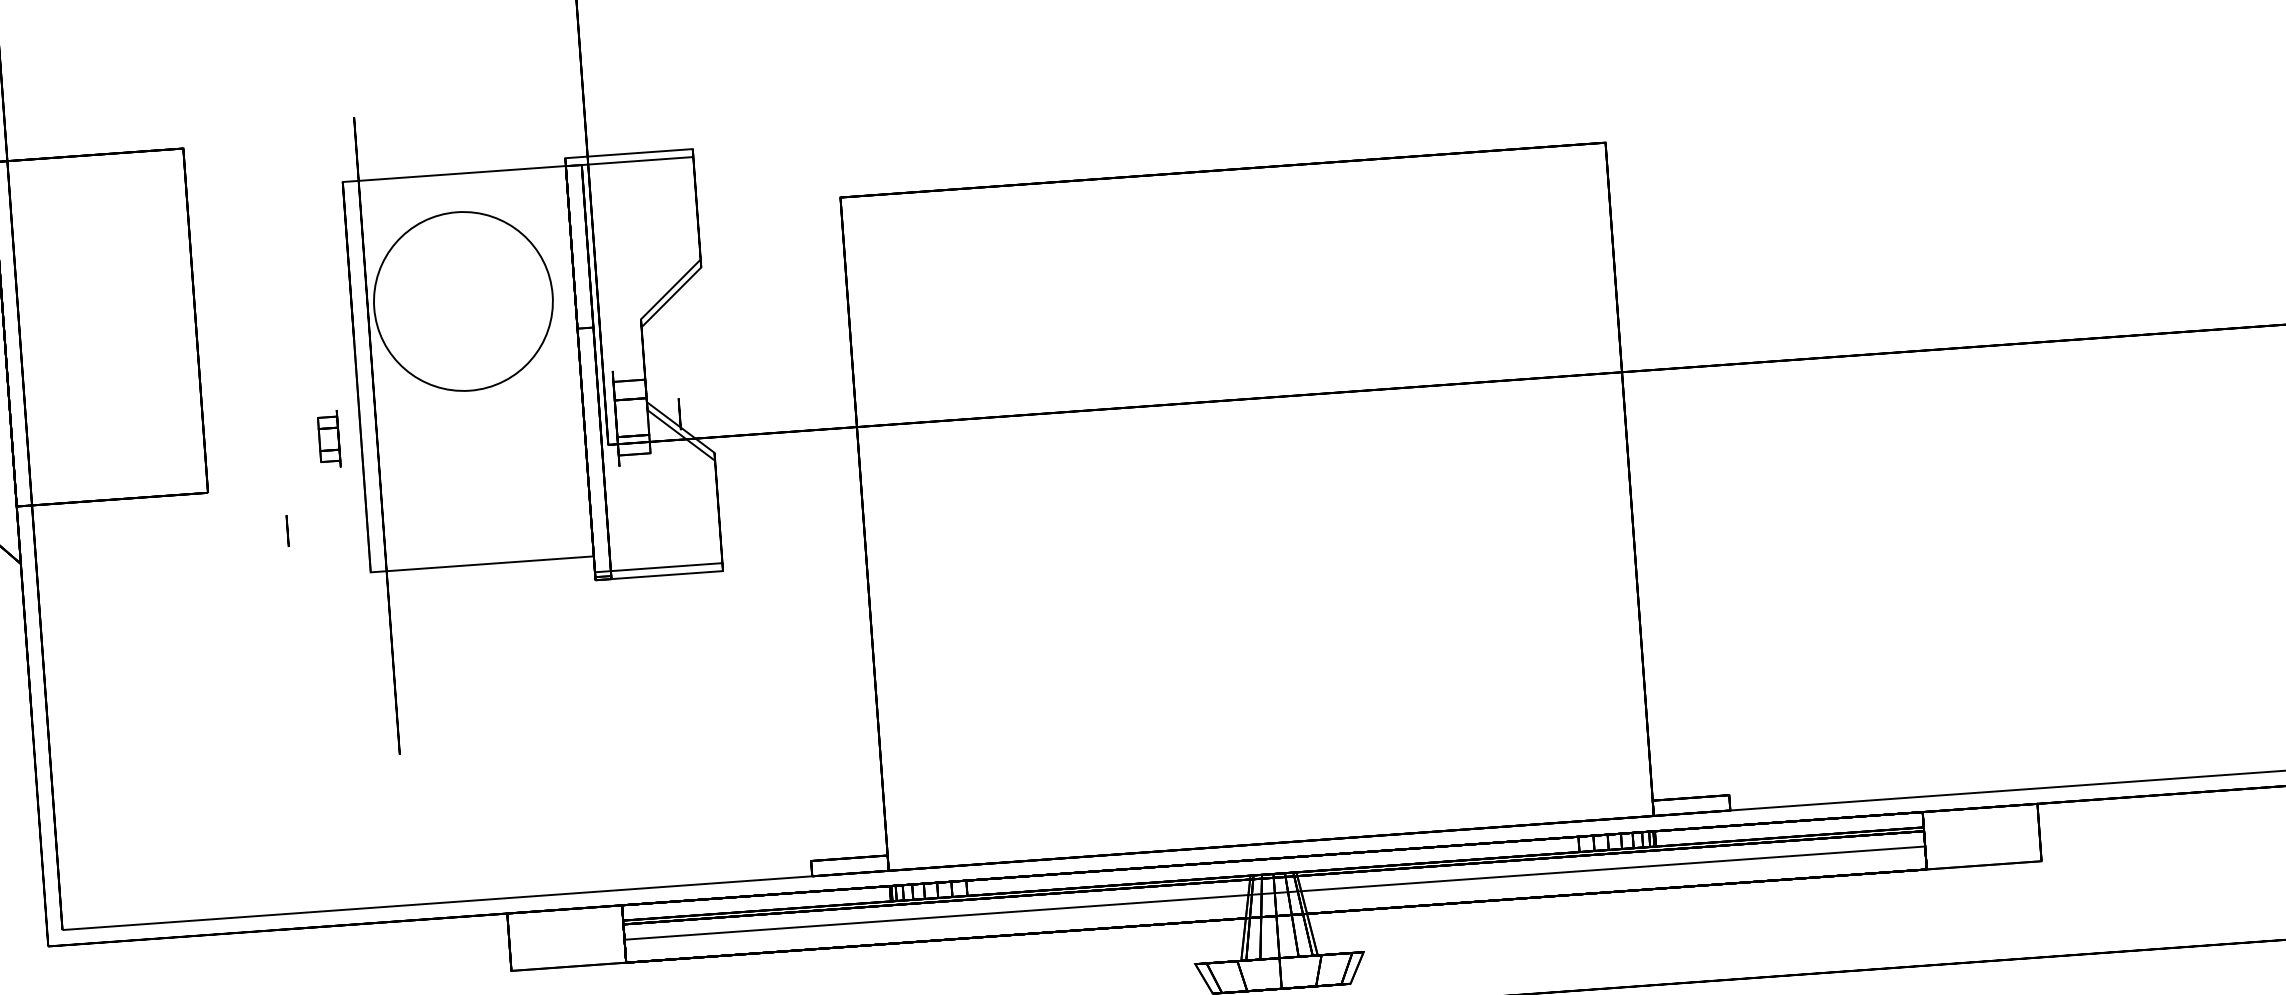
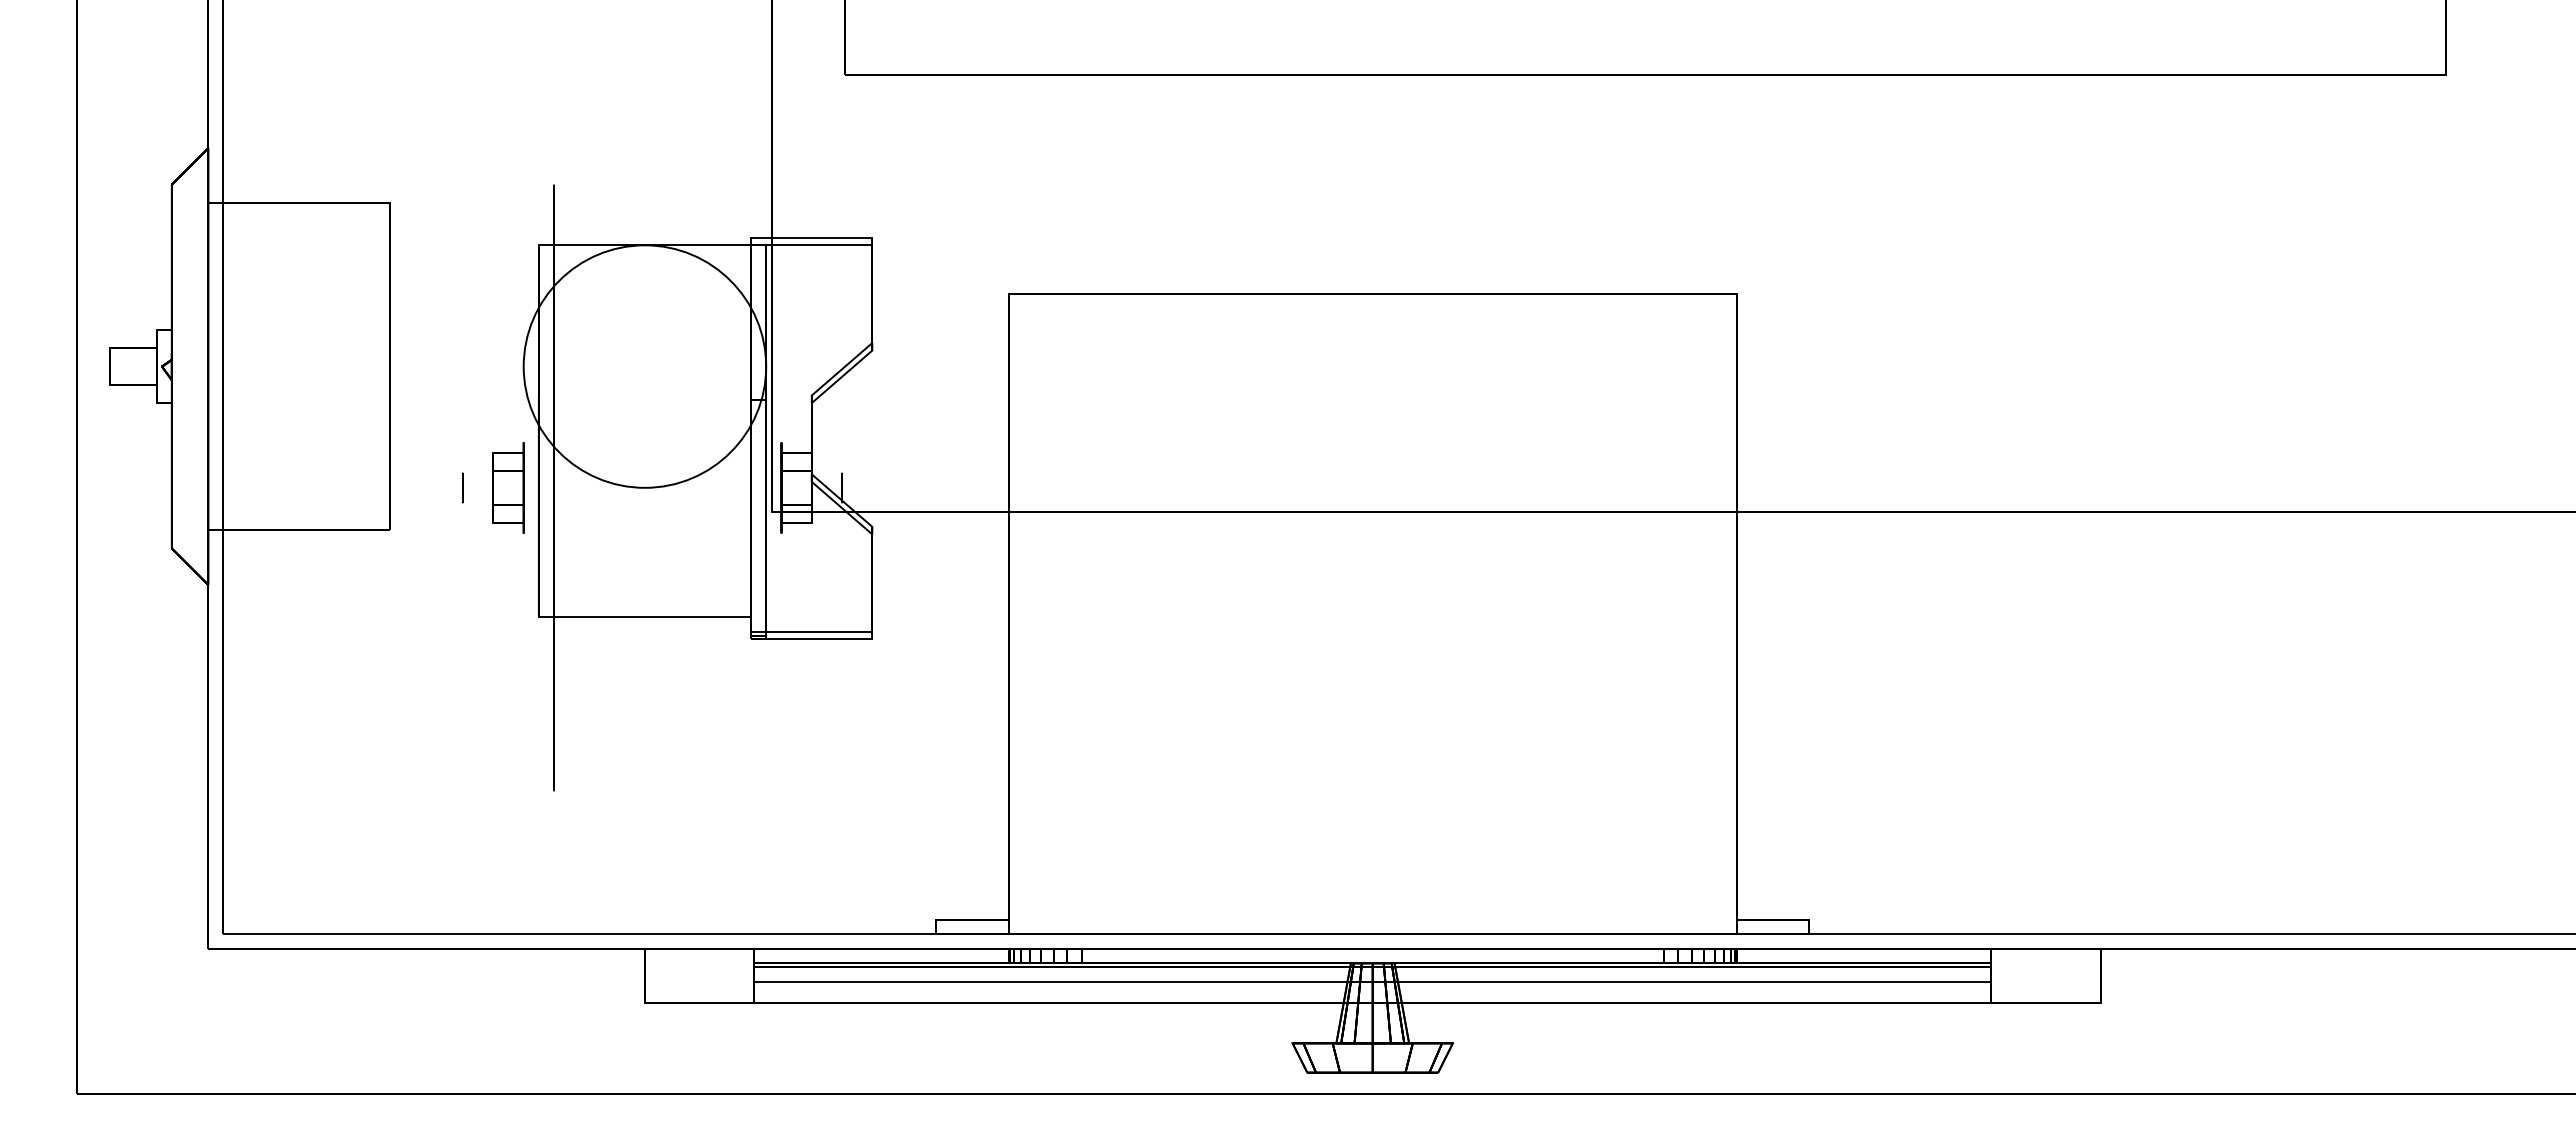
circle: (462, 301) -> (644, 366), size x1.43
part: (329, 438) -> (508, 487), size x1.67
circle: (287, 530) -> (462, 487), moved

